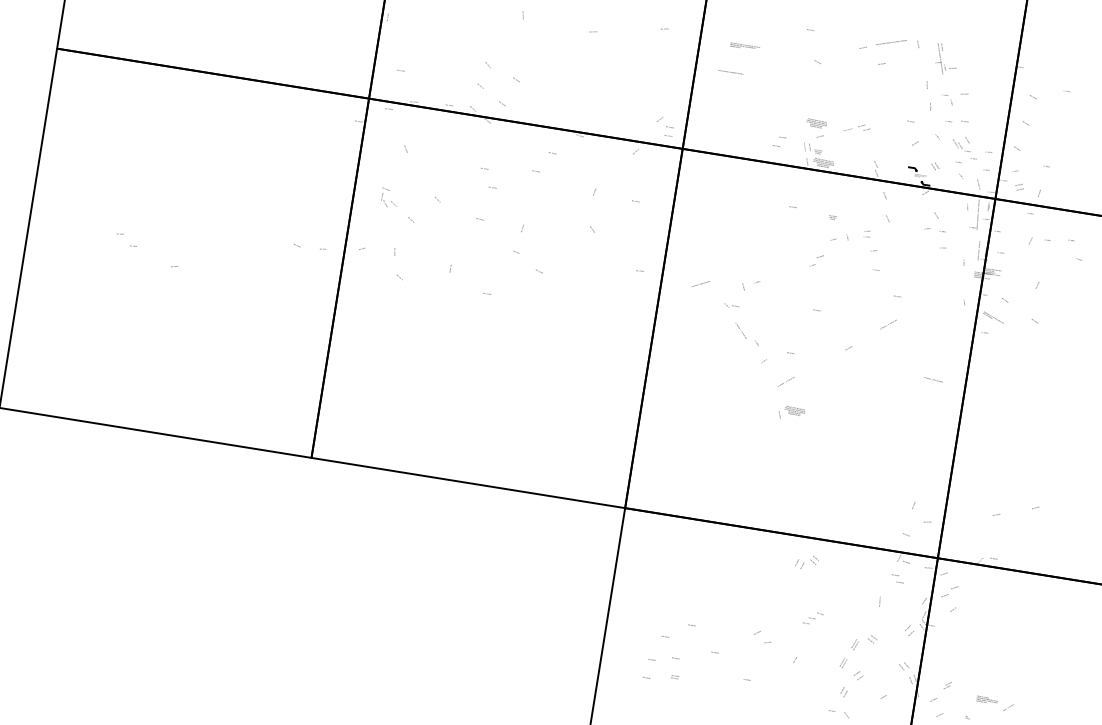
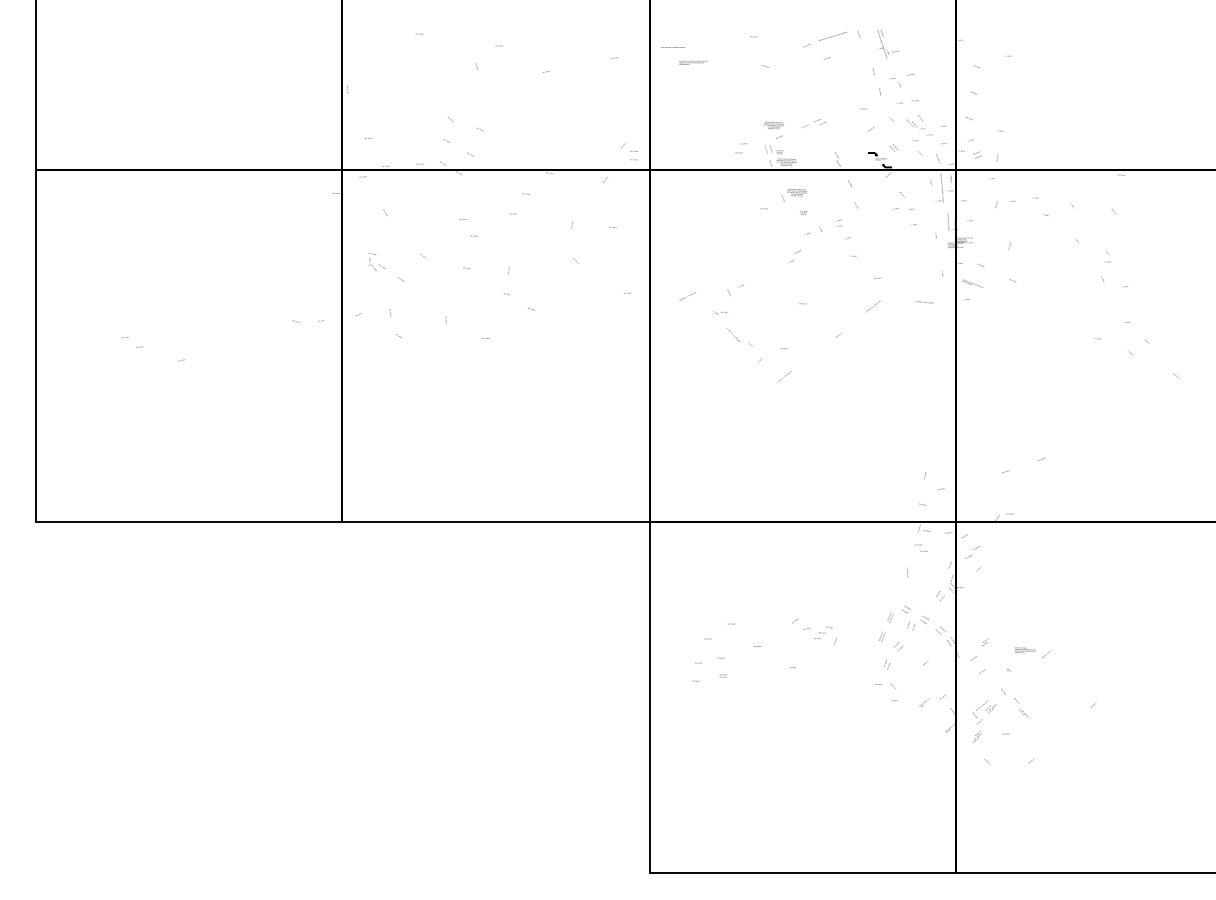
text: (731, 72) -> (673, 47), moved
text: (933, 379) -> (924, 302), moved
text: (791, 412) -> (794, 194), moved
text: (806, 562) -> (917, 623), moved
text: (813, 618) -> (823, 632), moved

